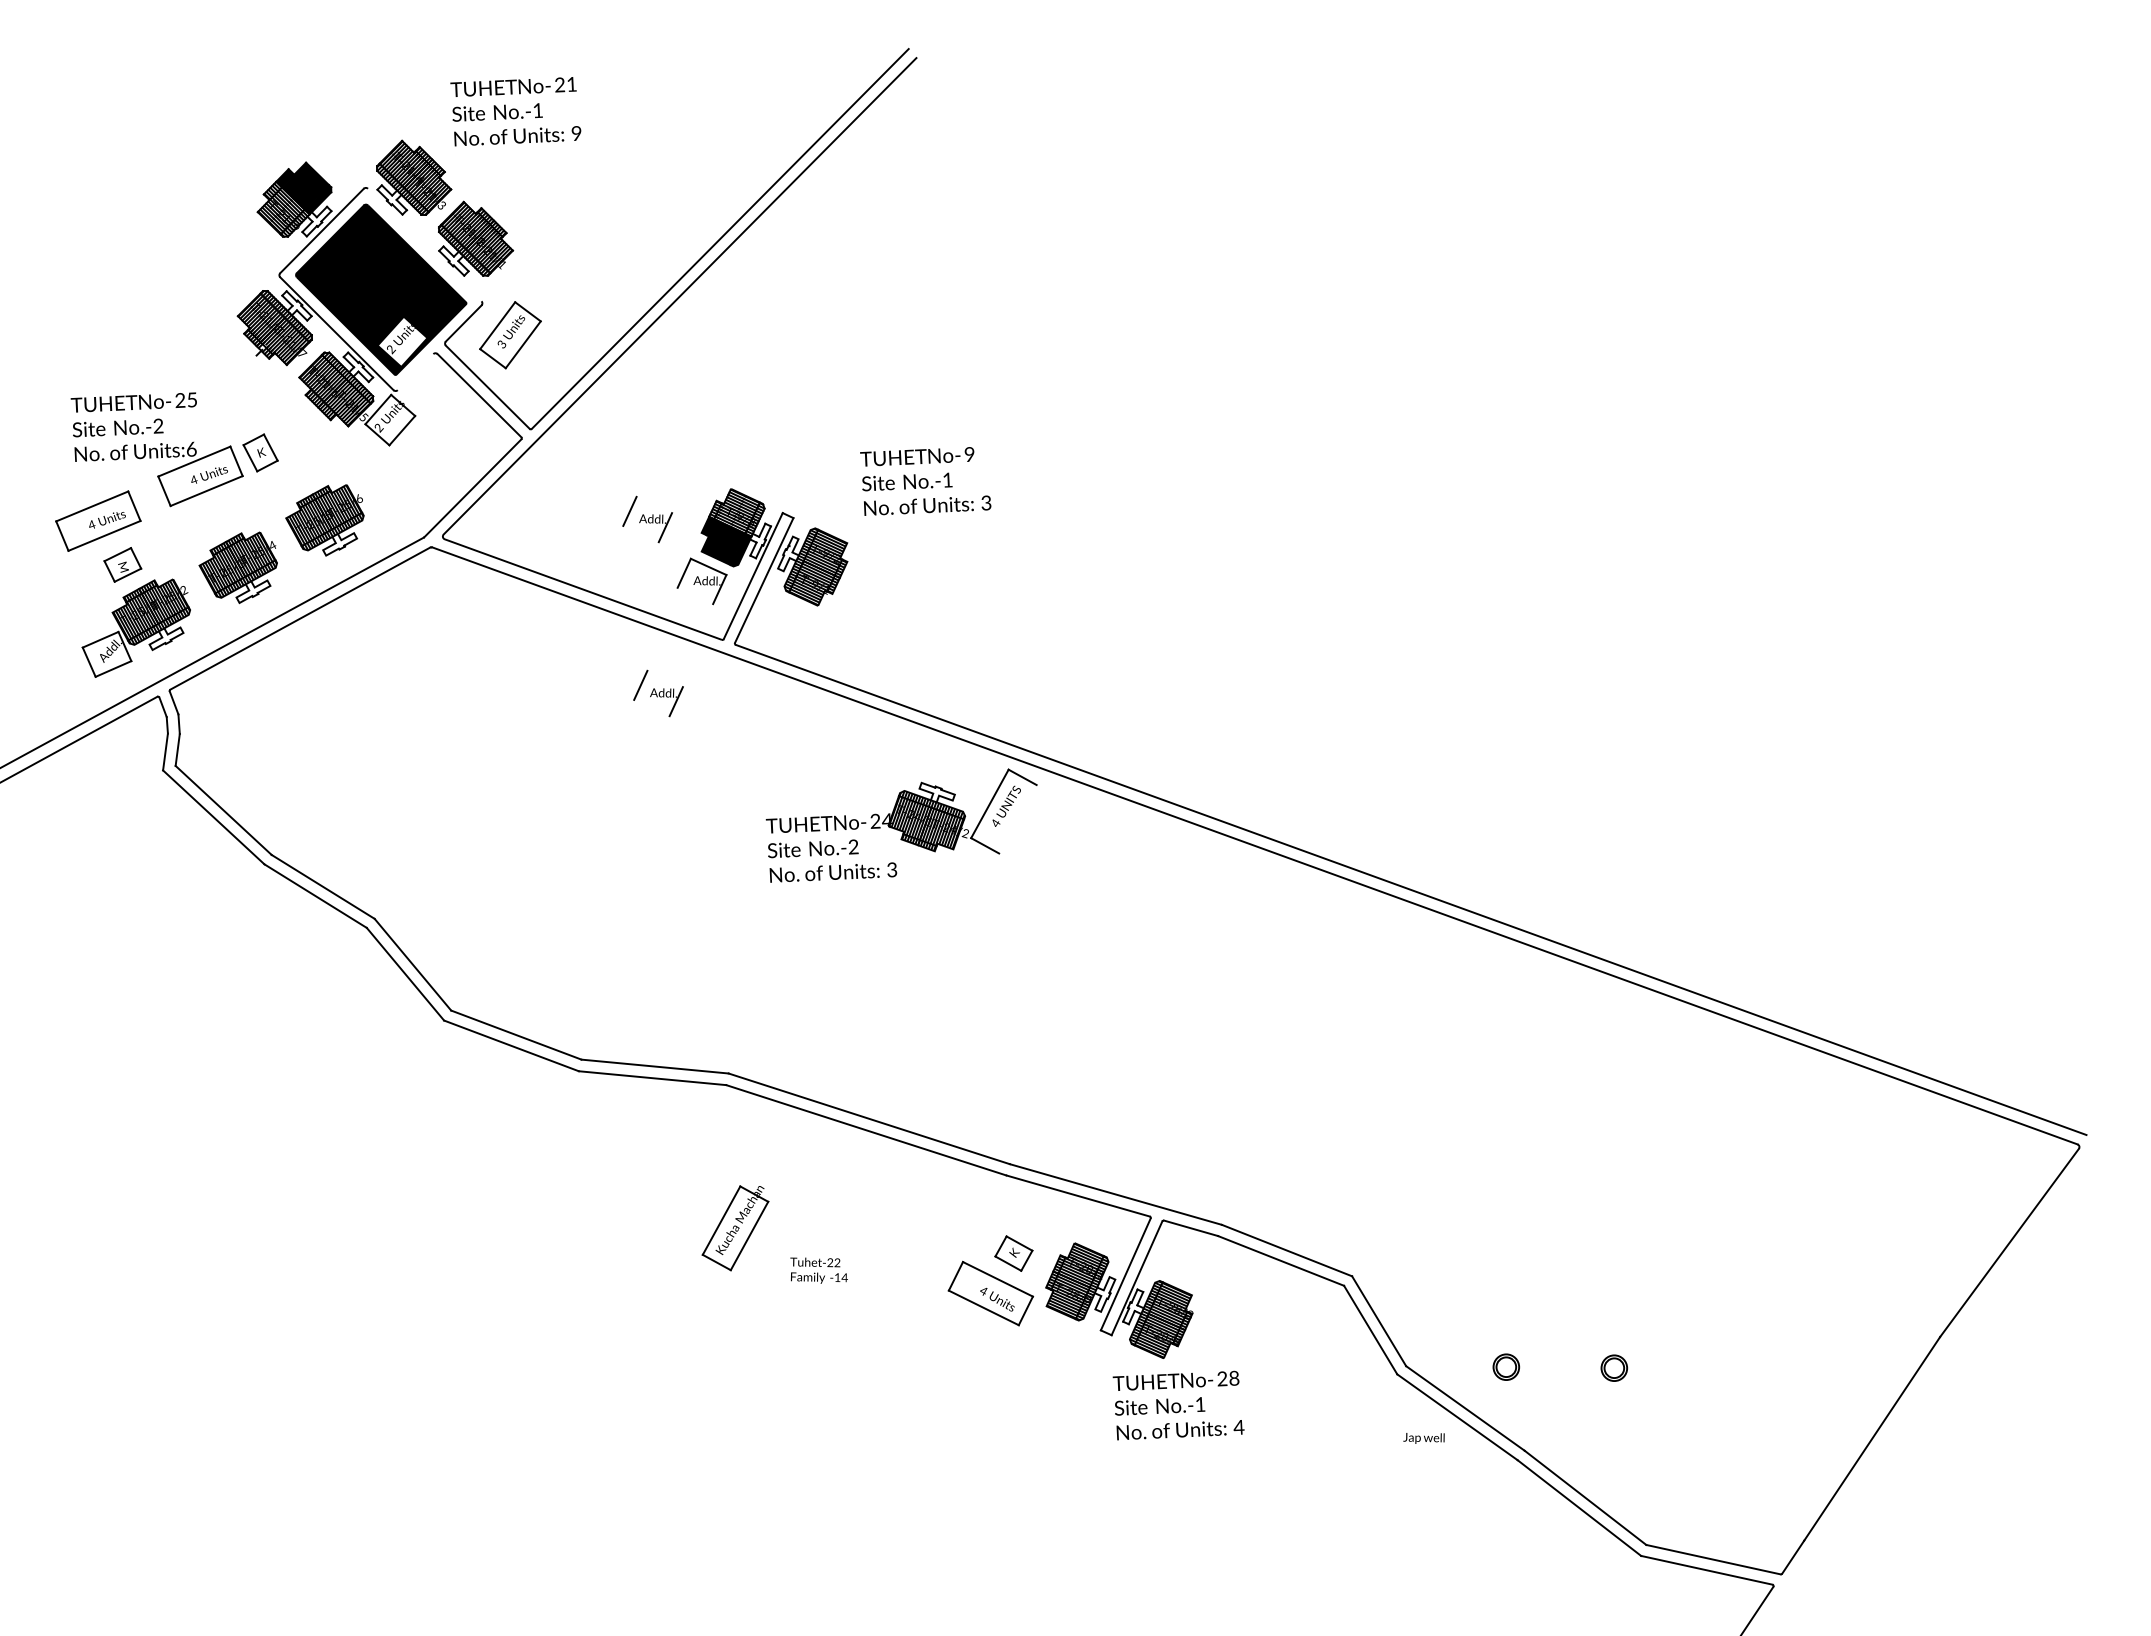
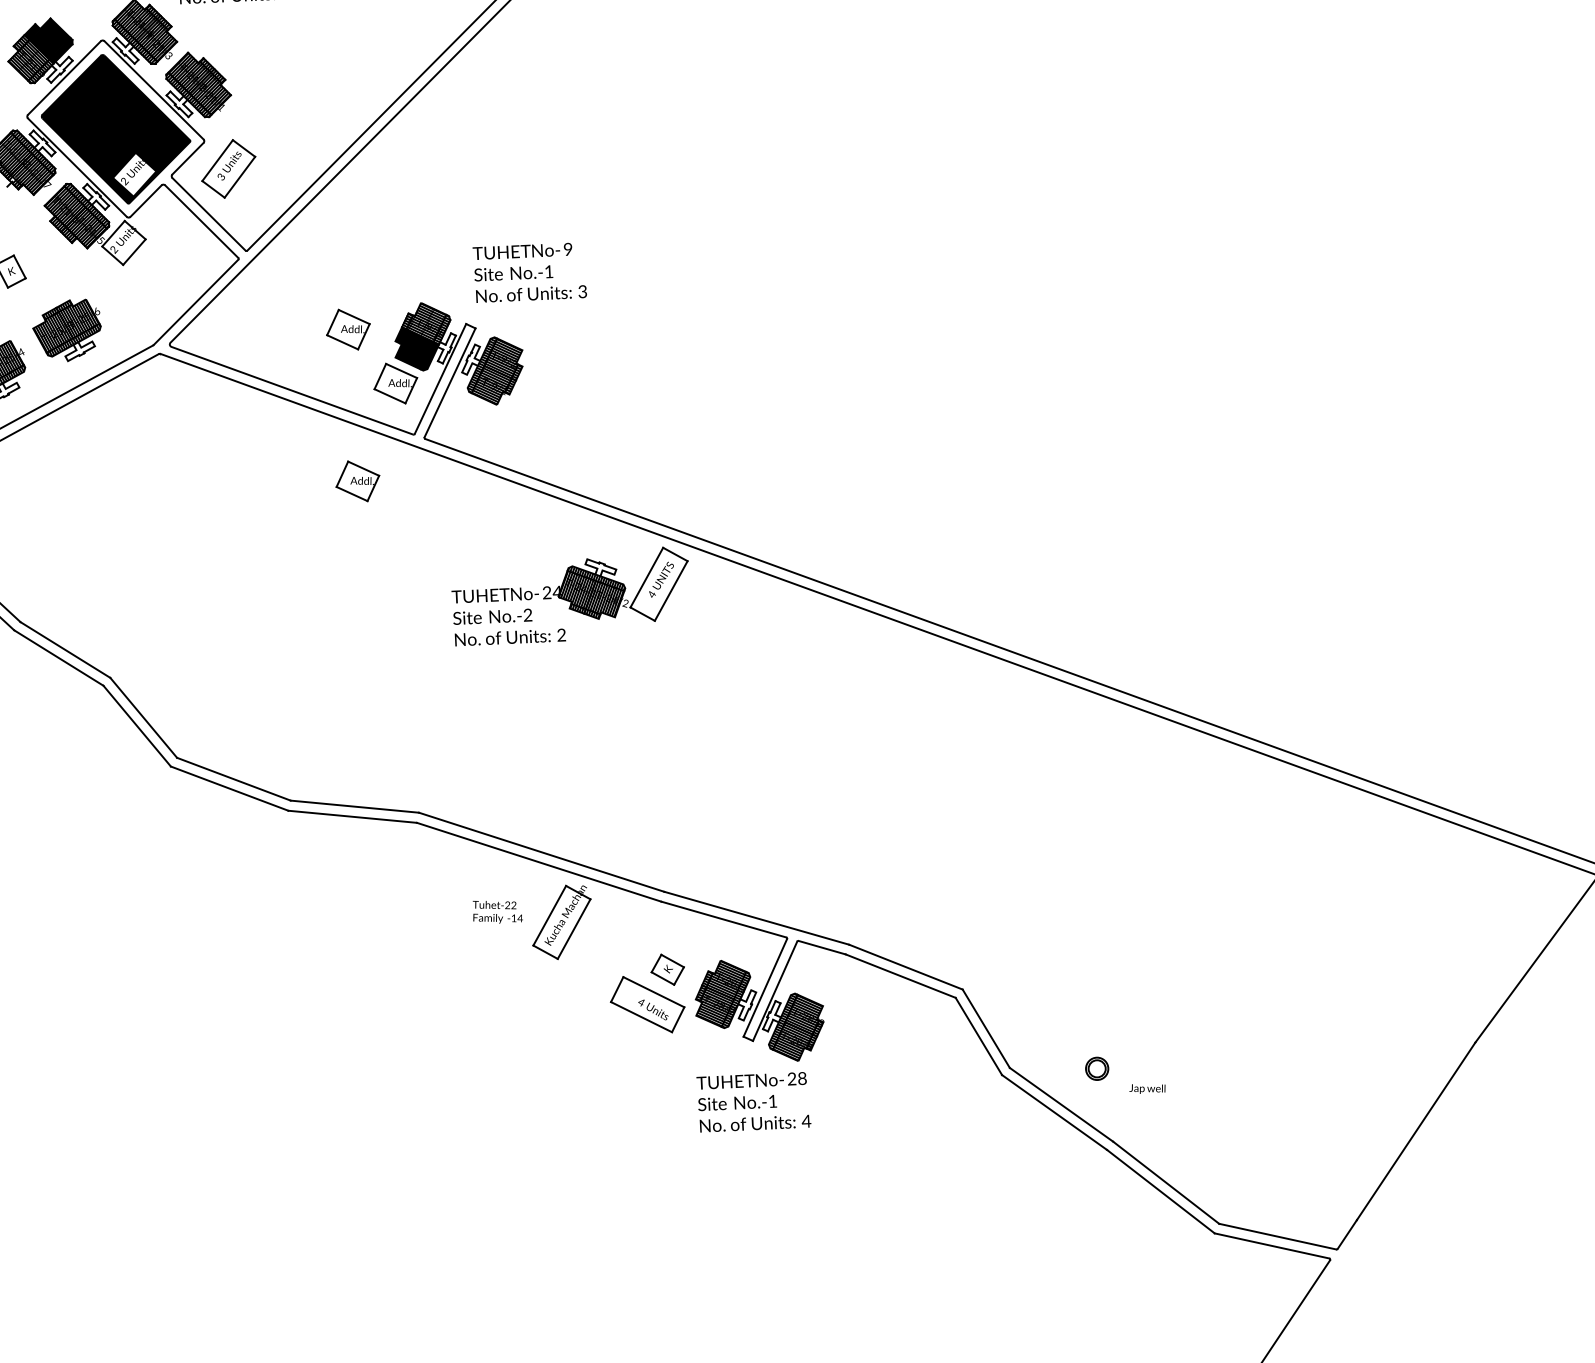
line: (424, 244) -> (153, 89), added
line: (415, 372) -> (145, 201), added
text: (925, 481) -> (529, 272), moved
line: (654, 504) -> (354, 316), added
line: (640, 533) -> (342, 341), added
line: (695, 595) -> (390, 395), added
line: (664, 678) -> (363, 468), added
line: (651, 707) -> (351, 493), added
line: (1017, 819) -> (670, 591), added
text: (892, 872) -> (561, 637), 3 -> 2
part: (735, 1228) -> (561, 922), moved
text: (818, 1270) -> (497, 912), moved
part: (1614, 1367) -> (1191, 1069), removed
text: (1178, 1405) -> (753, 1102), moved
text: (1423, 1438) -> (1147, 1089), moved

